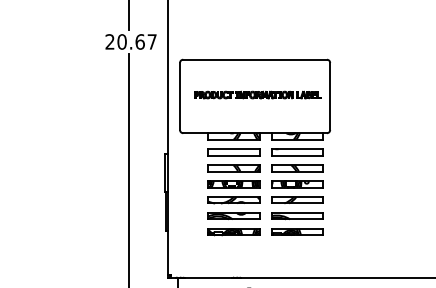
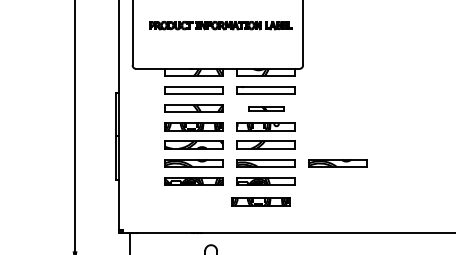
part: (297, 168) -> (265, 108), size x0.6
part: (360, 215) -> (337, 162), added
part: (292, 250) -> (260, 202), added

